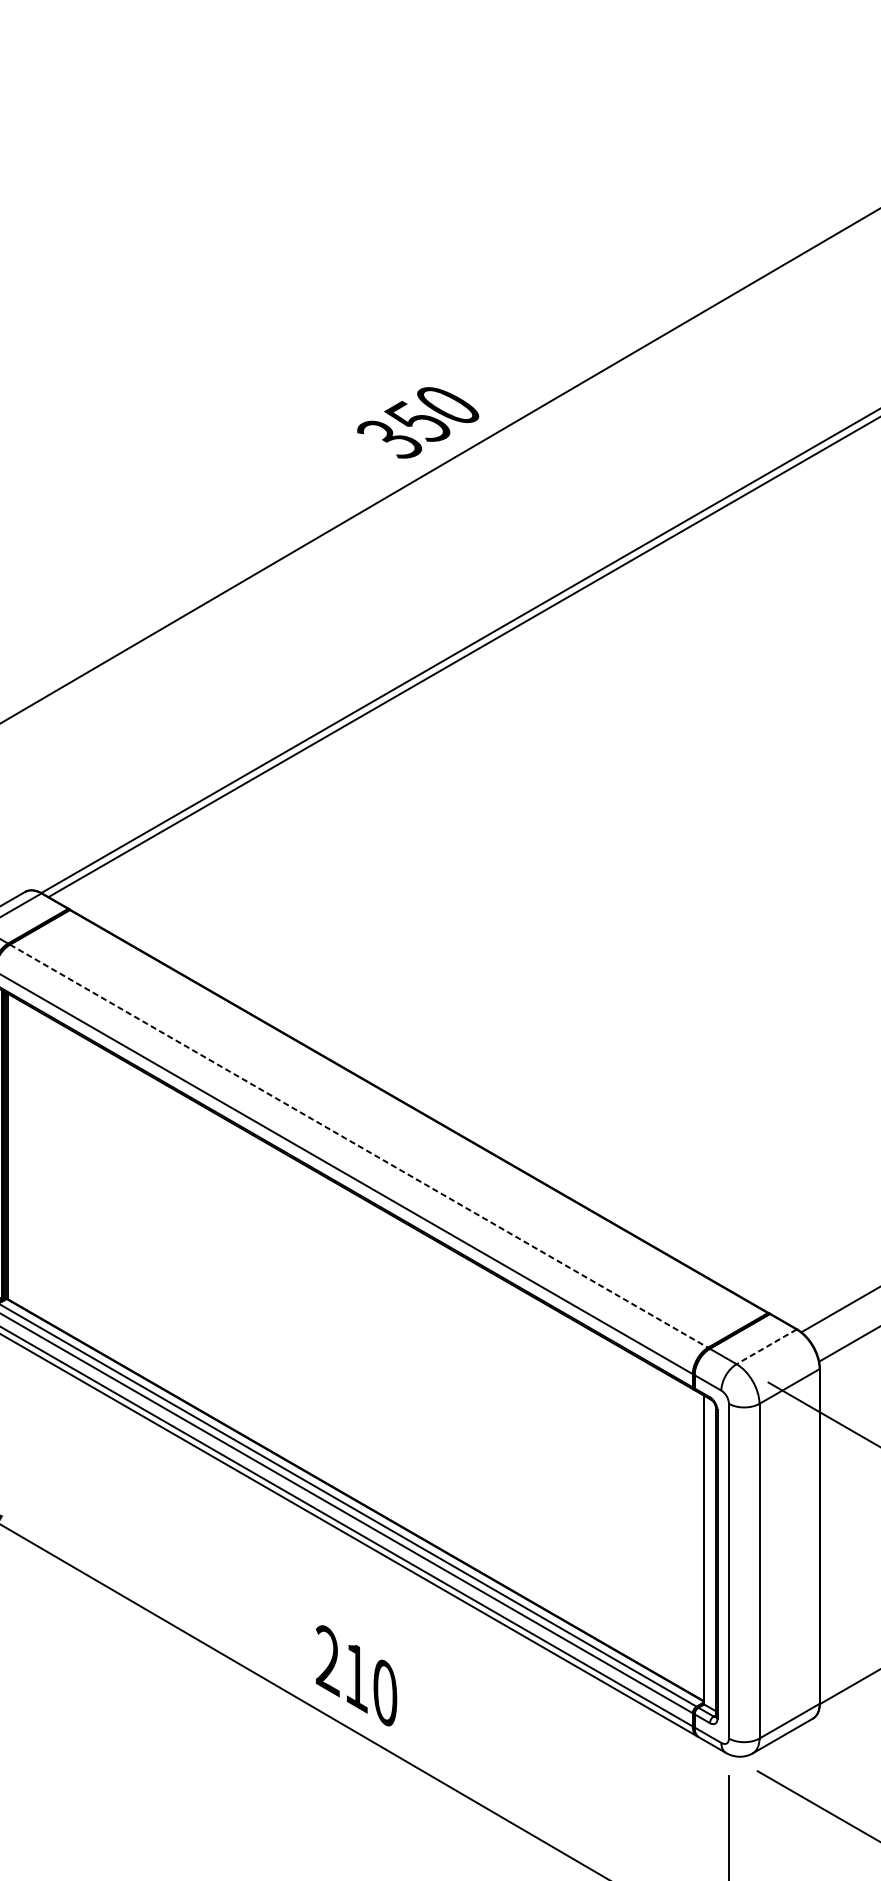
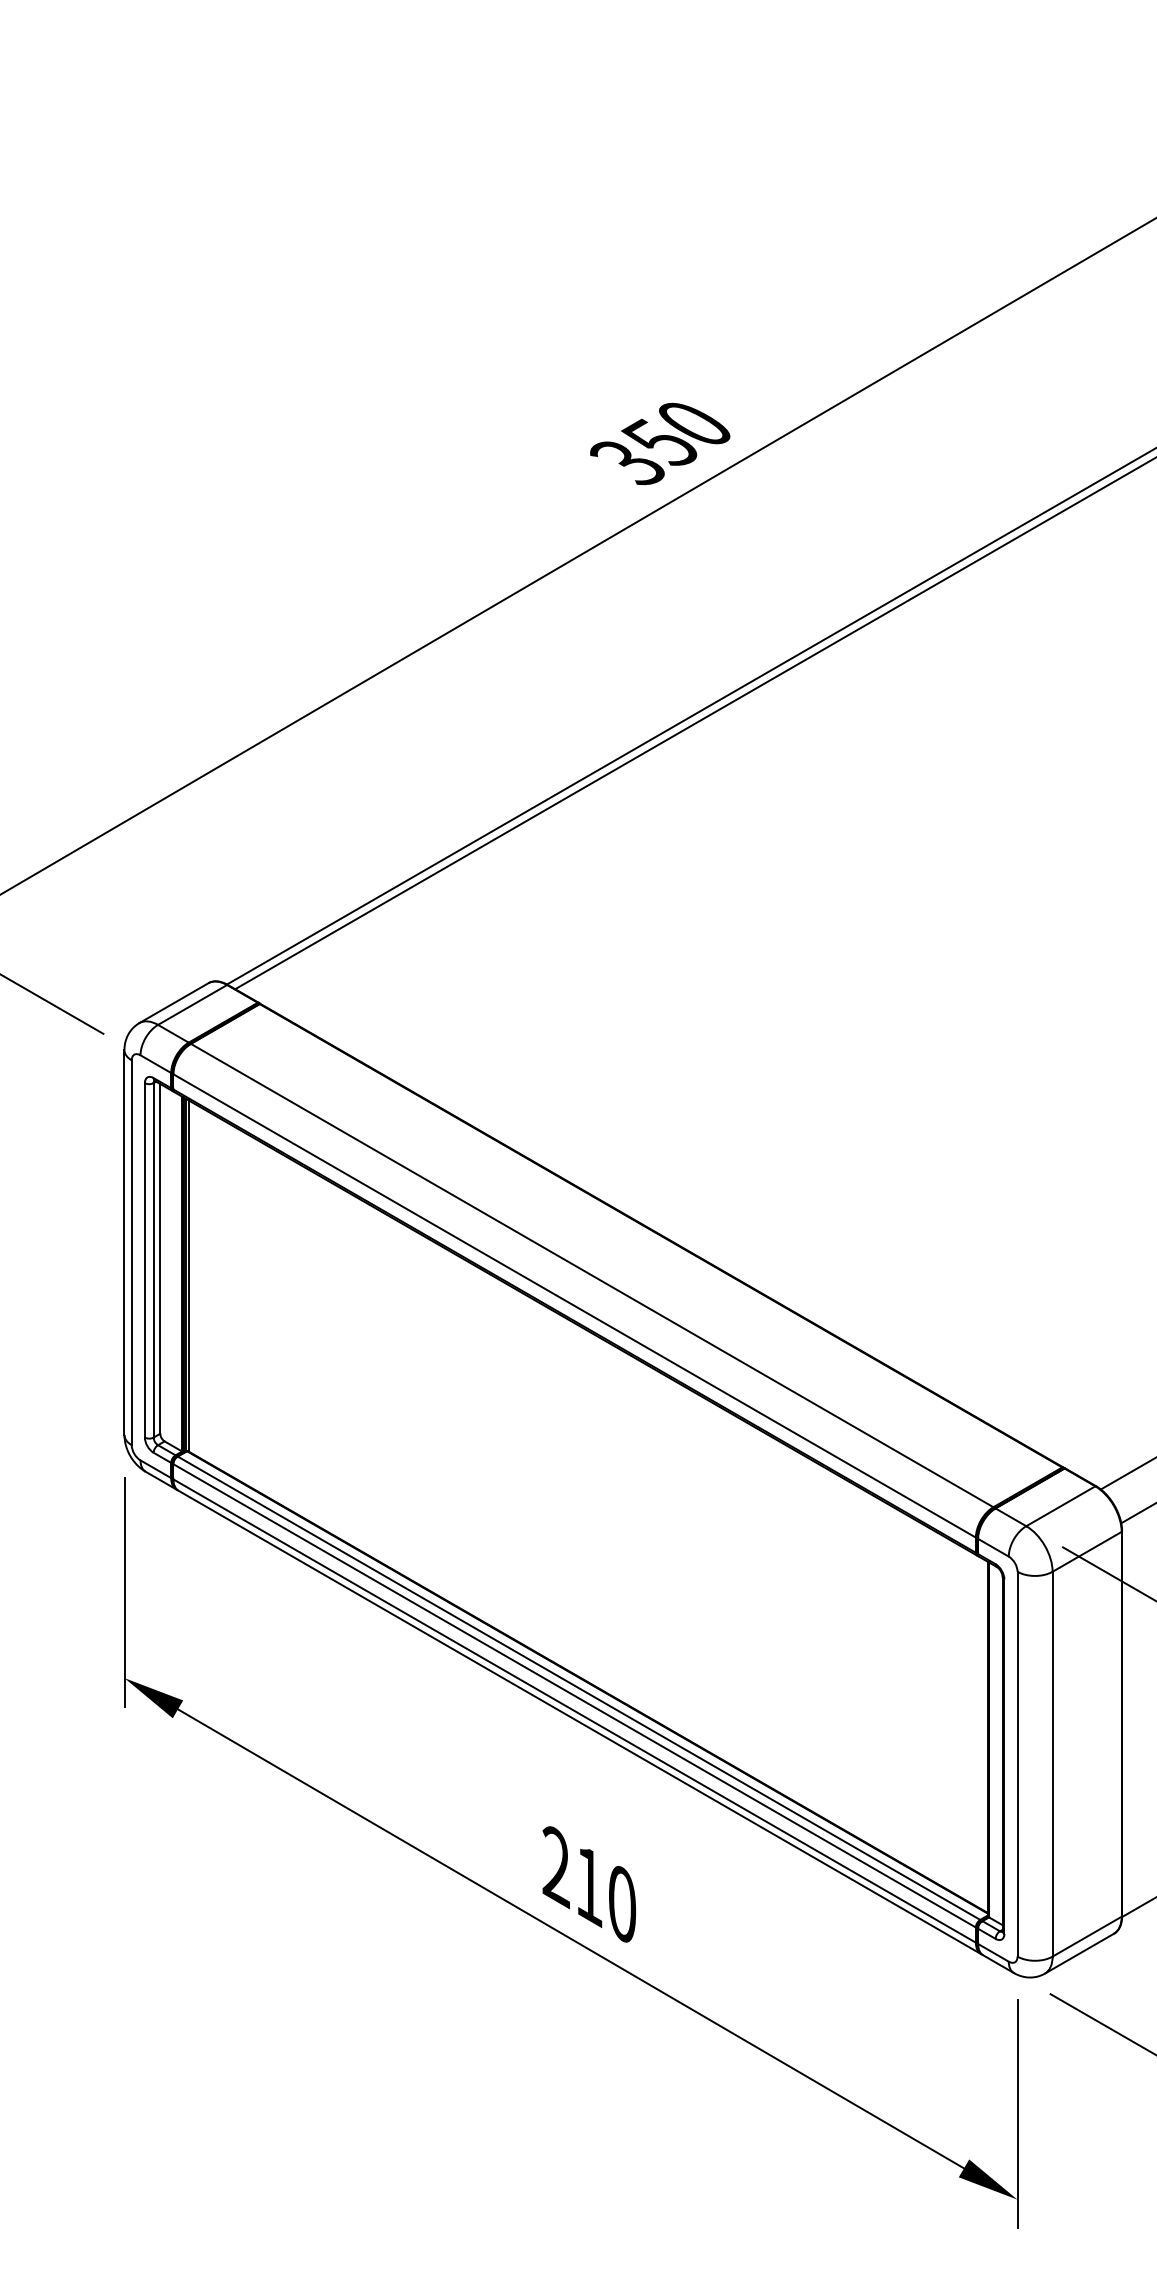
line: (359, 1146) -> (592, 1275), dashed -> solid
line: (766, 1347) -> (1060, 1506), dashed -> solid

